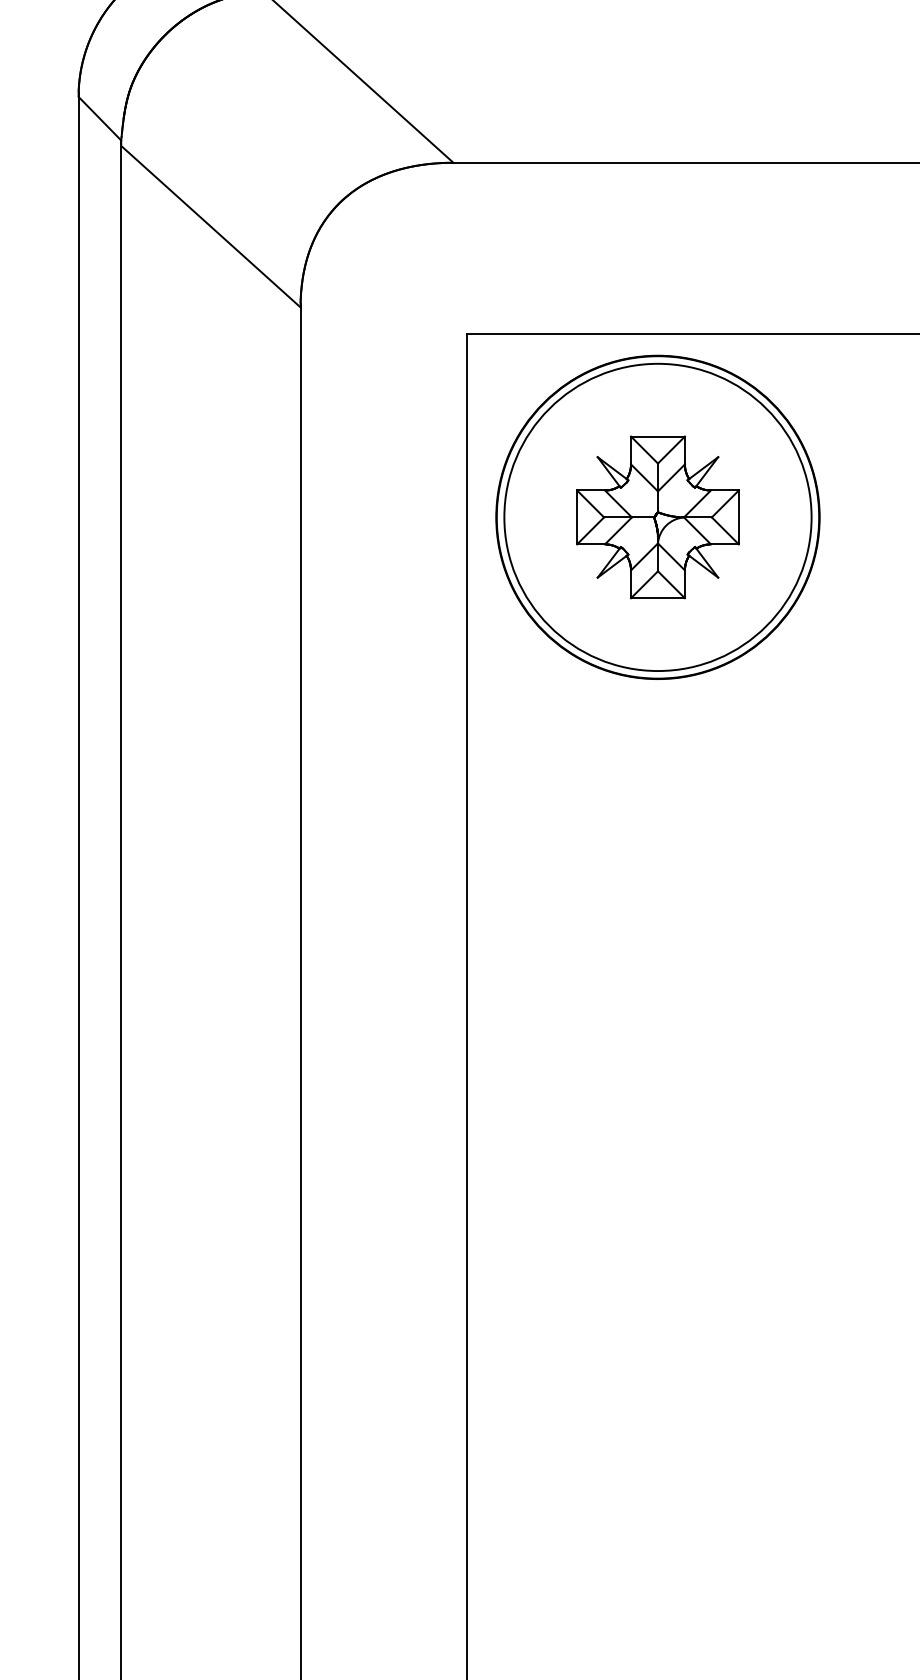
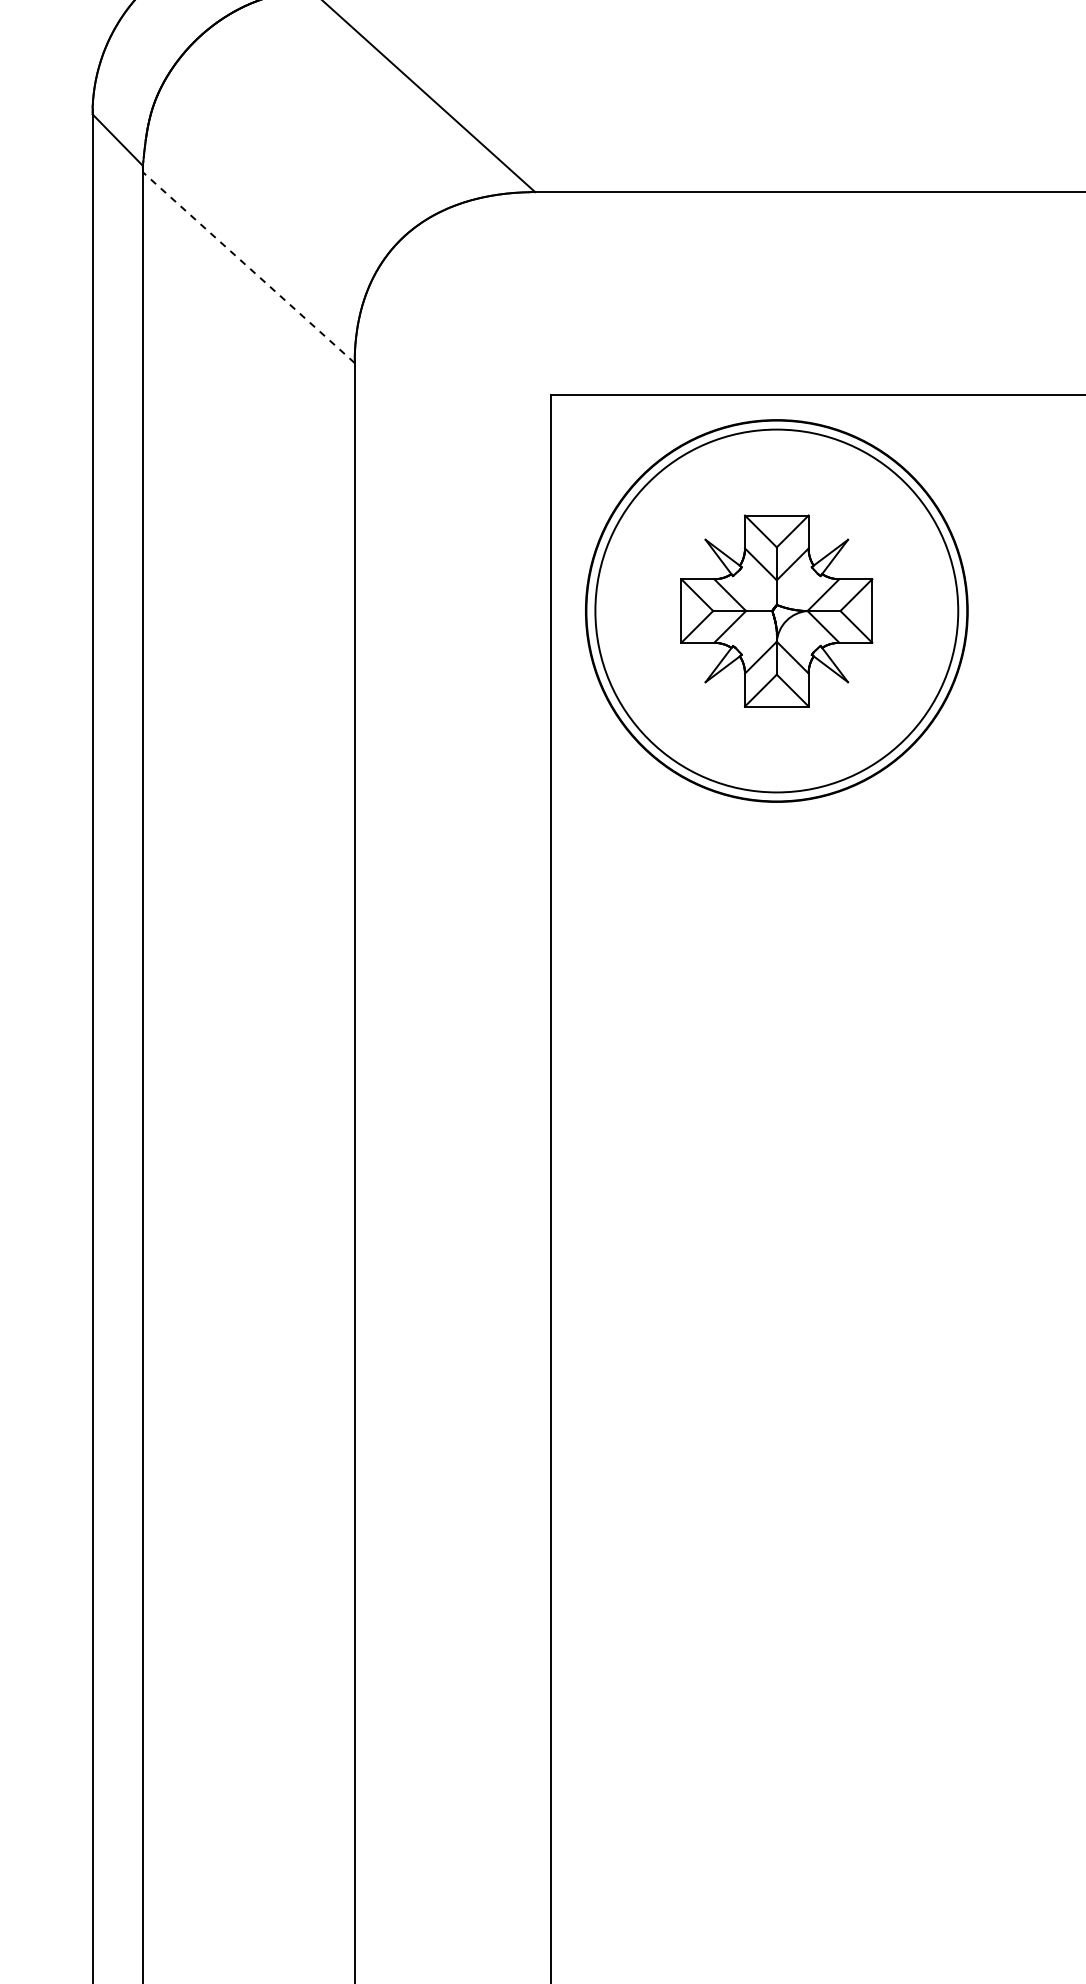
line: (210, 226) -> (248, 267), solid -> dashed

